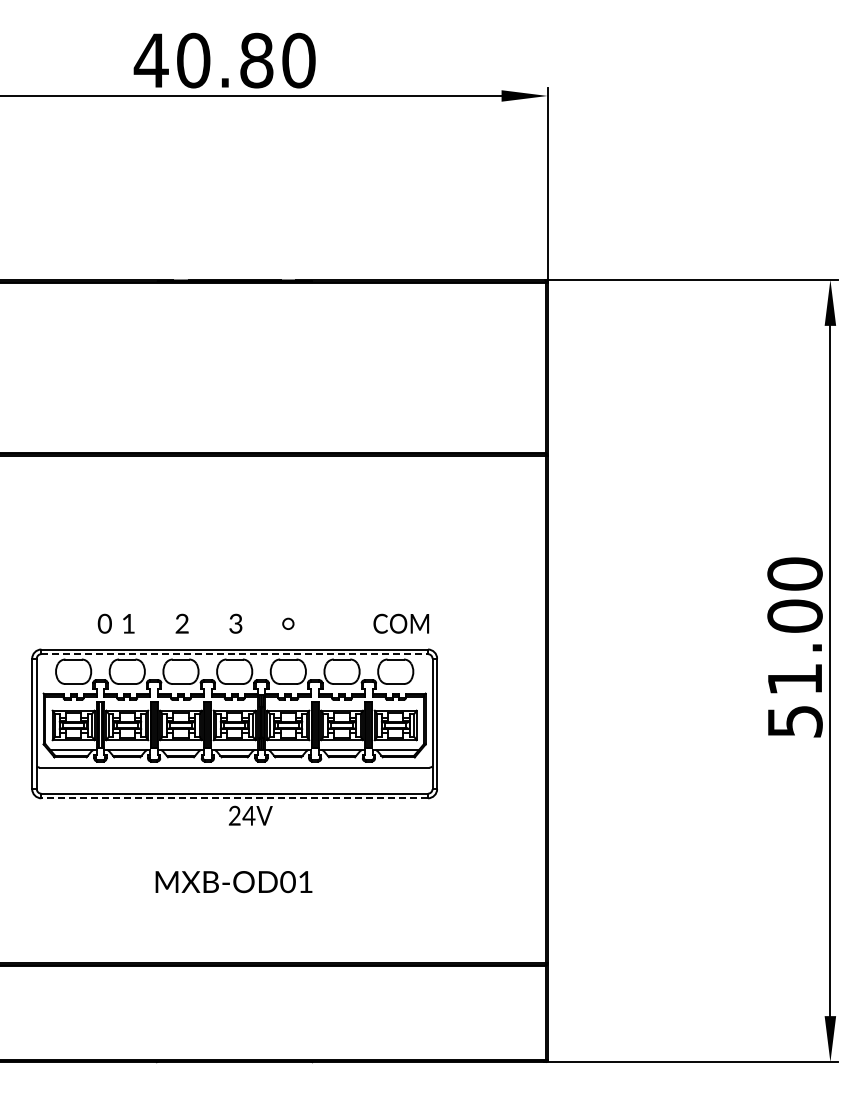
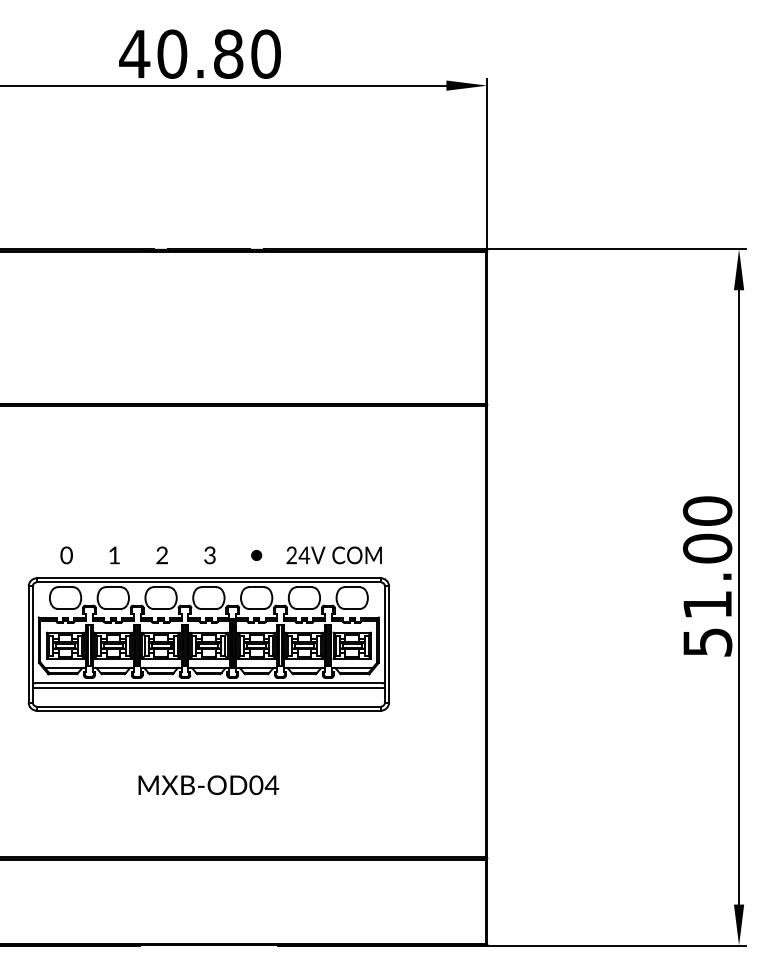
text: (104, 623) -> (66, 555), moved
fill: (288, 623) -> (256, 555), added
line: (235, 654) -> (209, 582), dashed -> solid
line: (234, 772) -> (208, 687), added
line: (234, 798) -> (208, 710), dashed -> solid
text: (250, 815) -> (305, 555), moved
text: (305, 881) -> (271, 784), MXB-OD01 -> MXB-OD04

